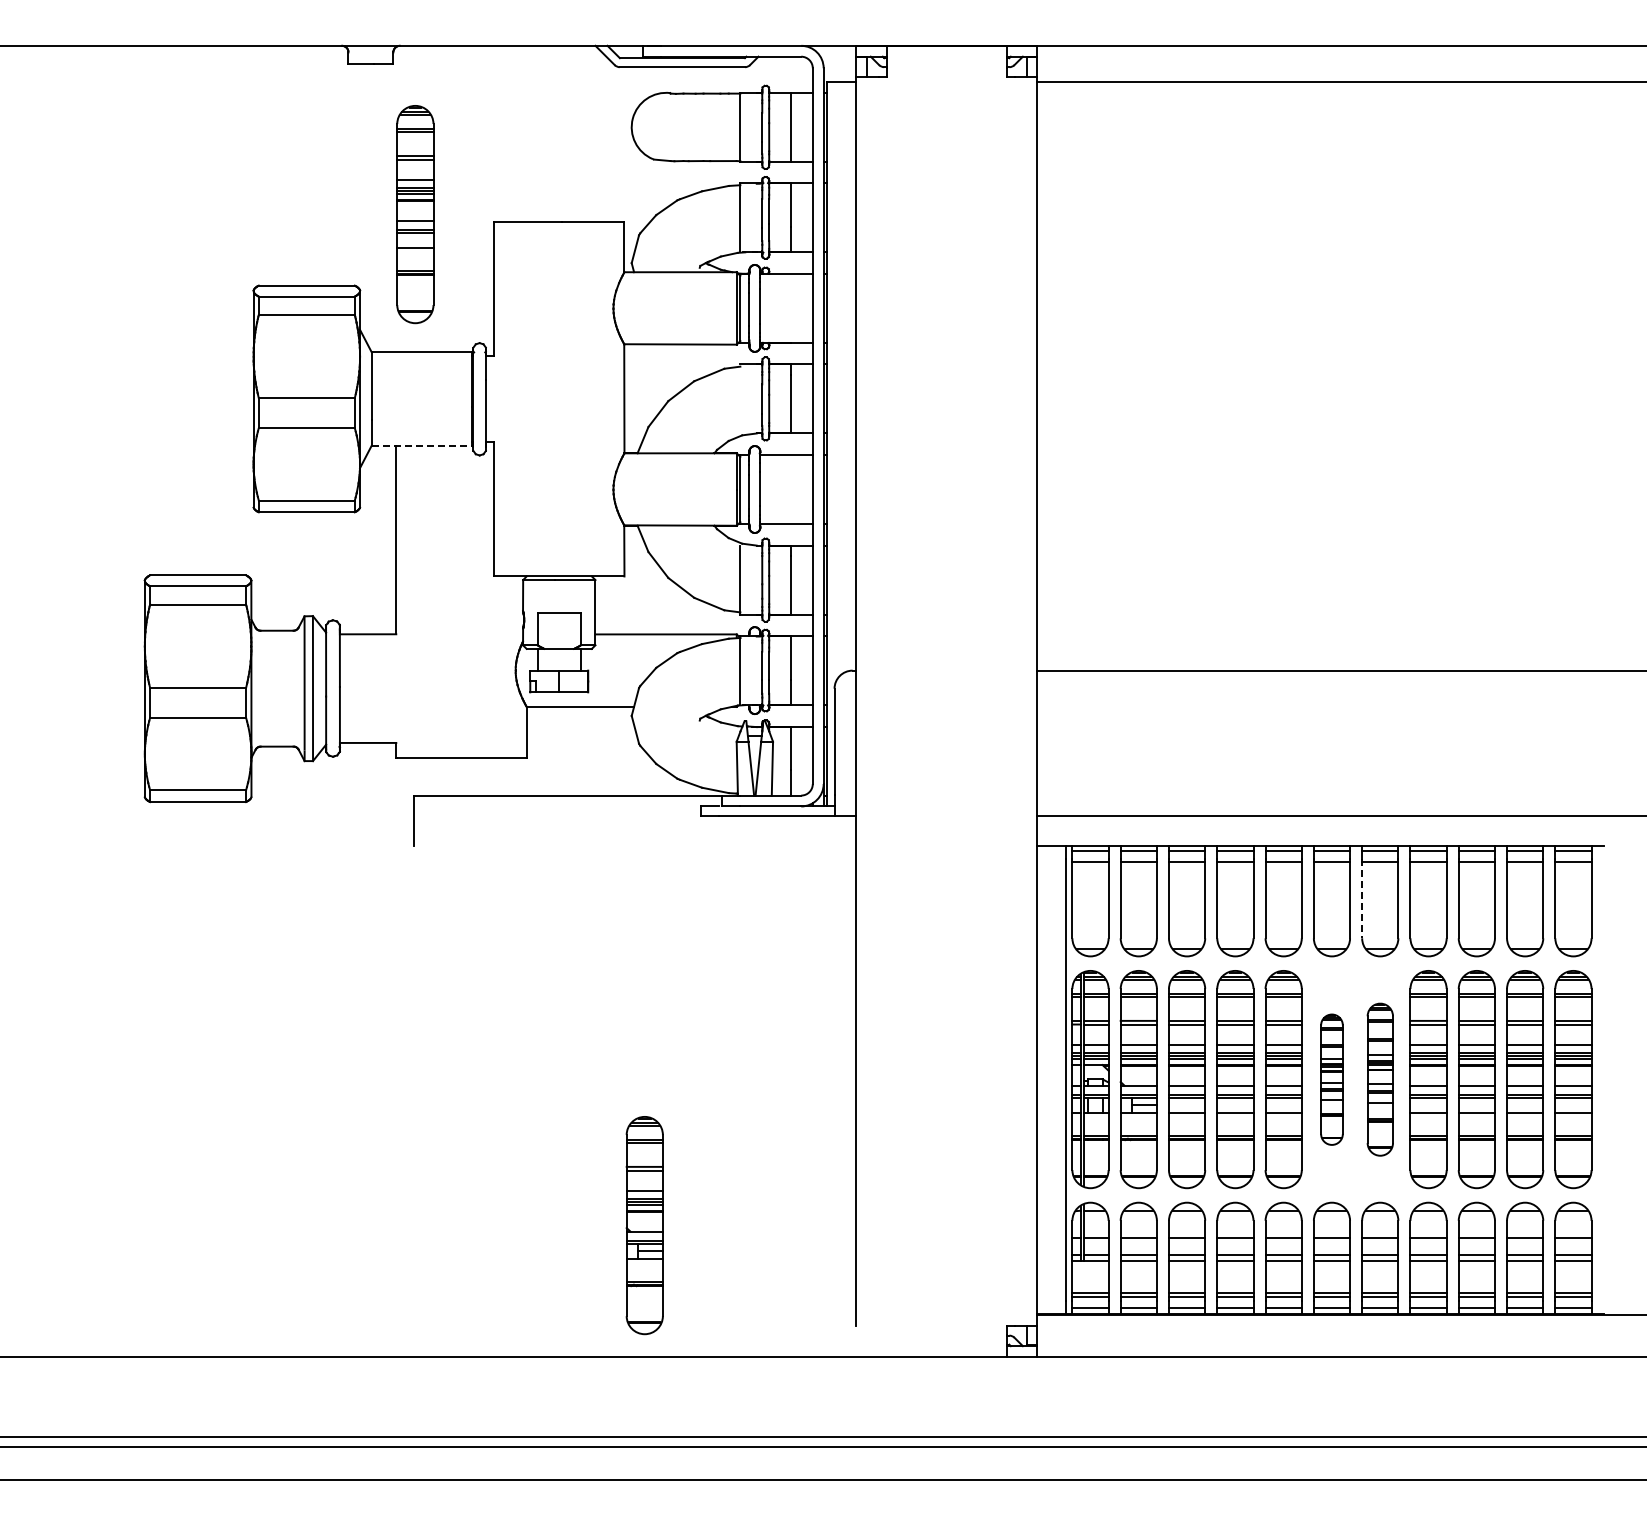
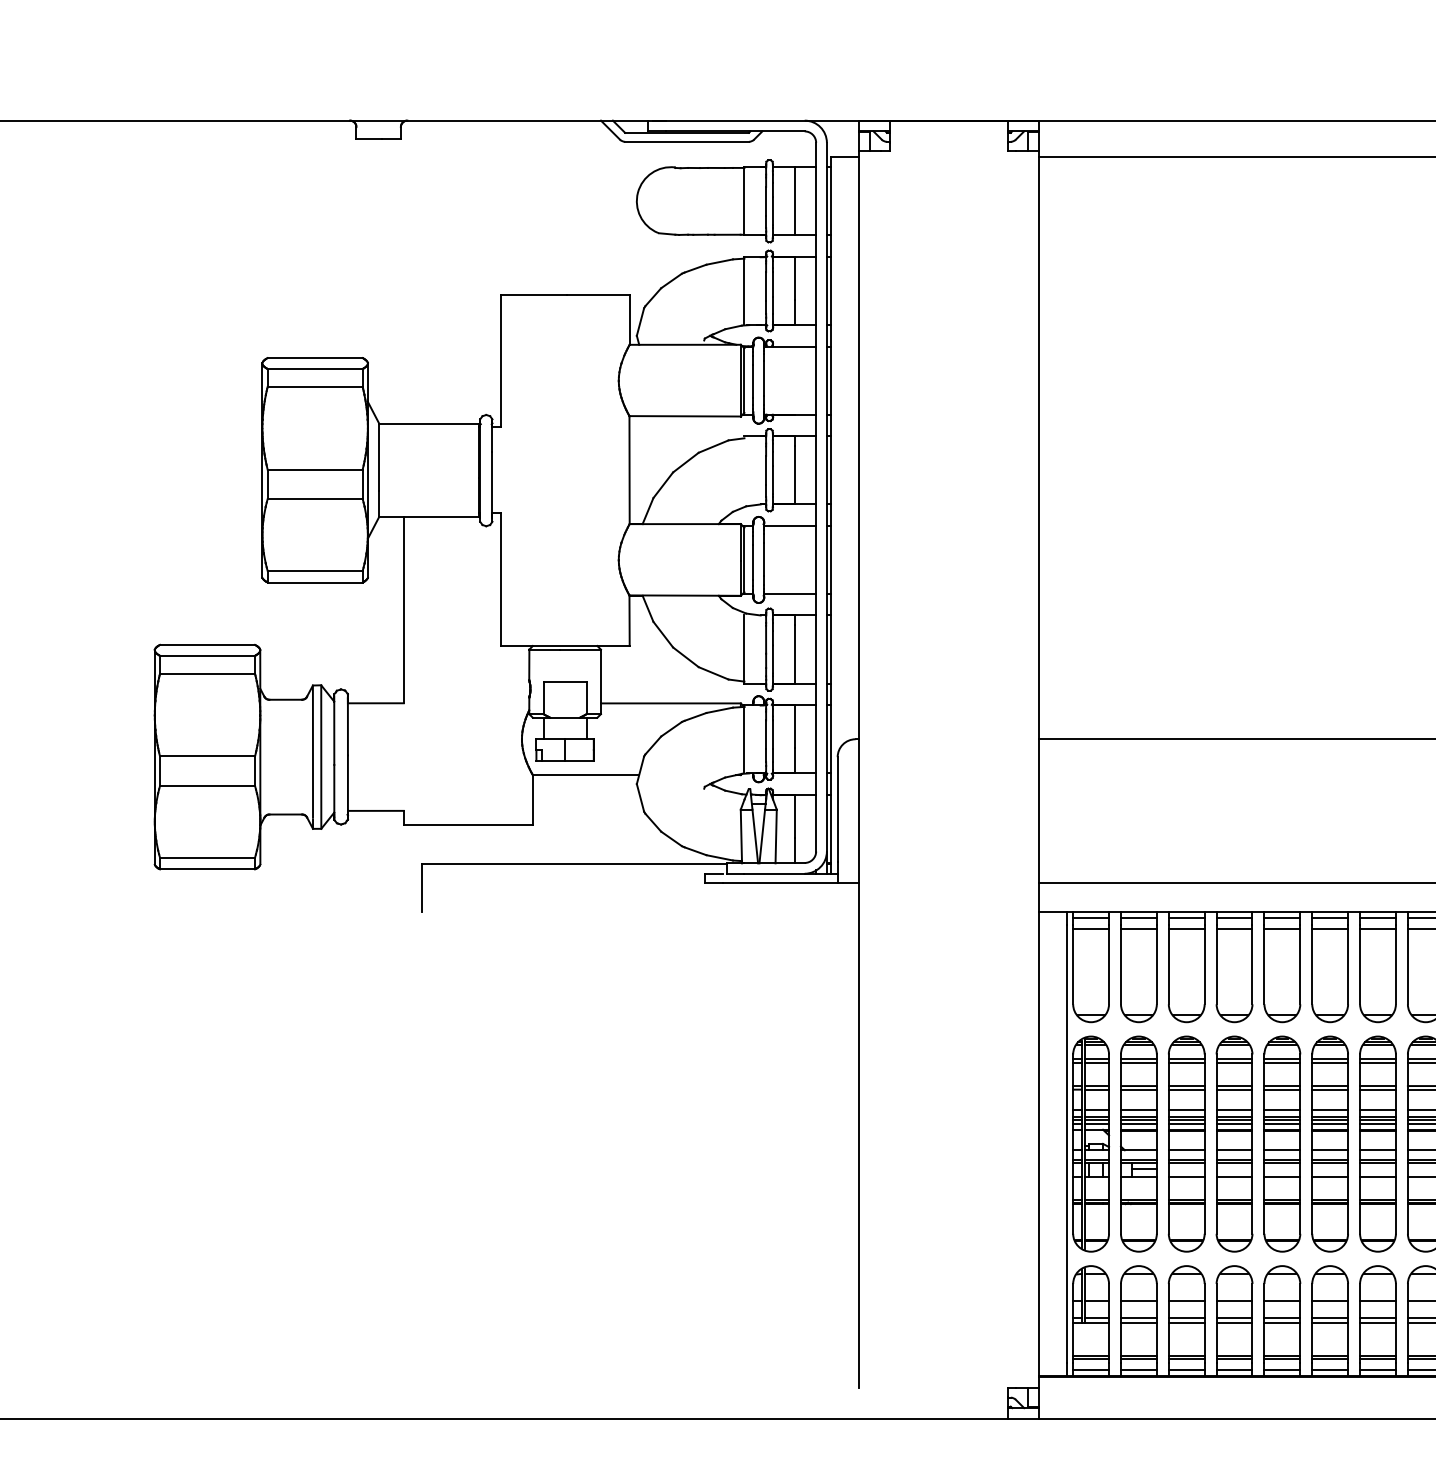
part: (415, 214) -> (422, 287), removed
line: (422, 446) -> (429, 517), dashed -> solid
line: (1362, 898) -> (1360, 964), dashed -> solid
part: (1331, 1079) -> (1329, 1144), size x1.67
part: (1380, 1079) -> (1378, 1144), size x1.43
part: (644, 1225) -> (649, 1288), removed

